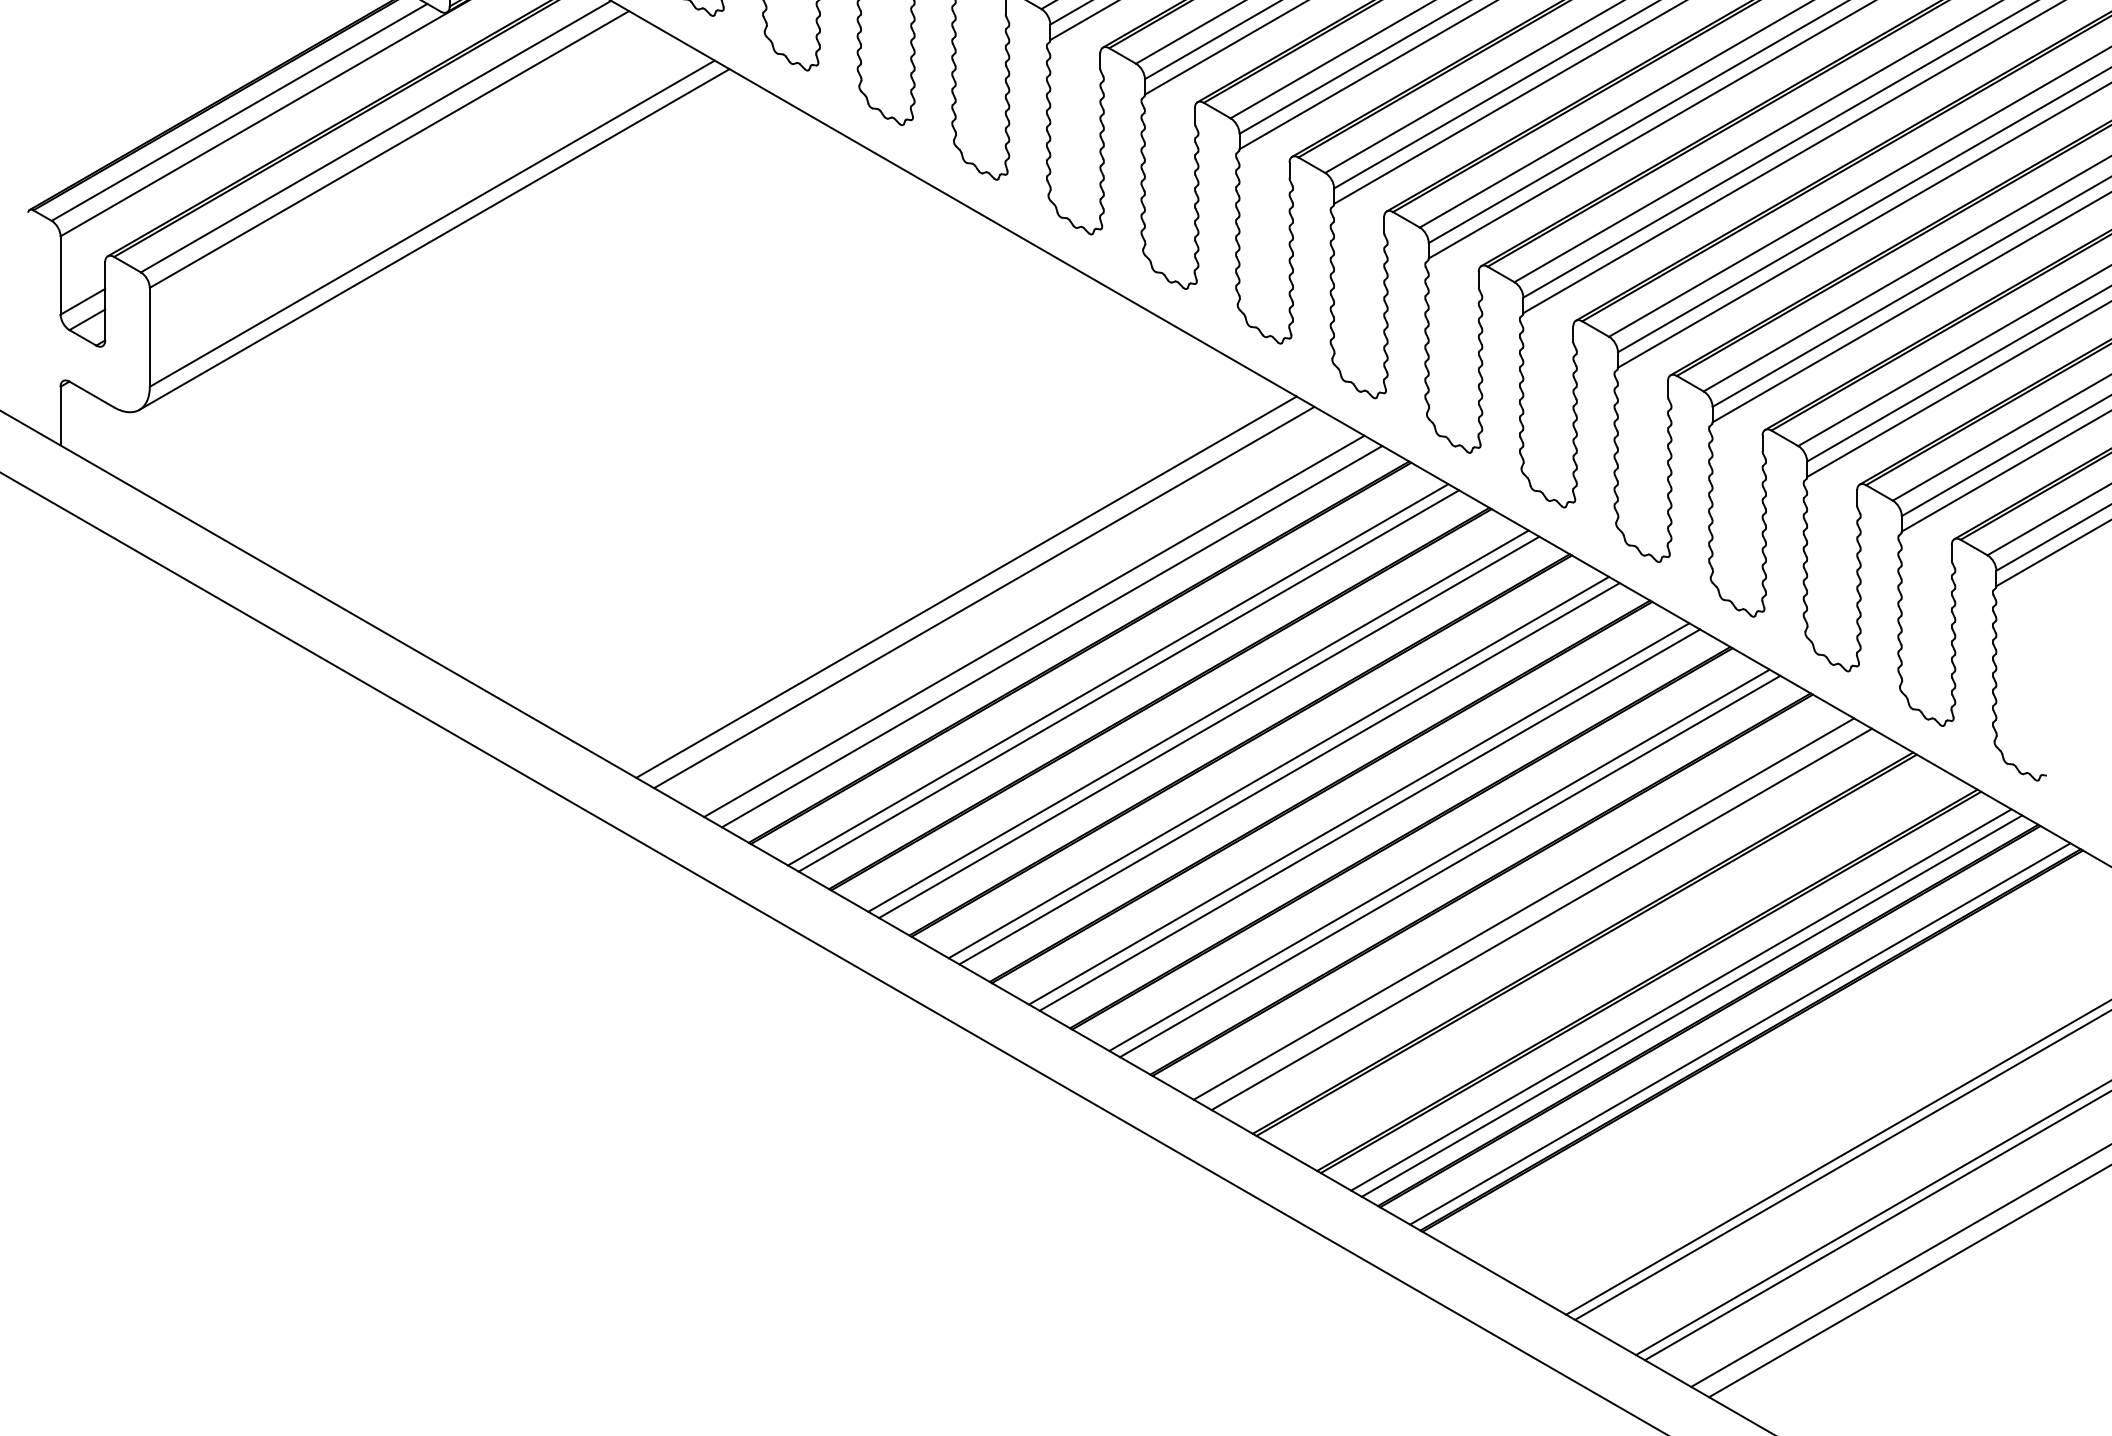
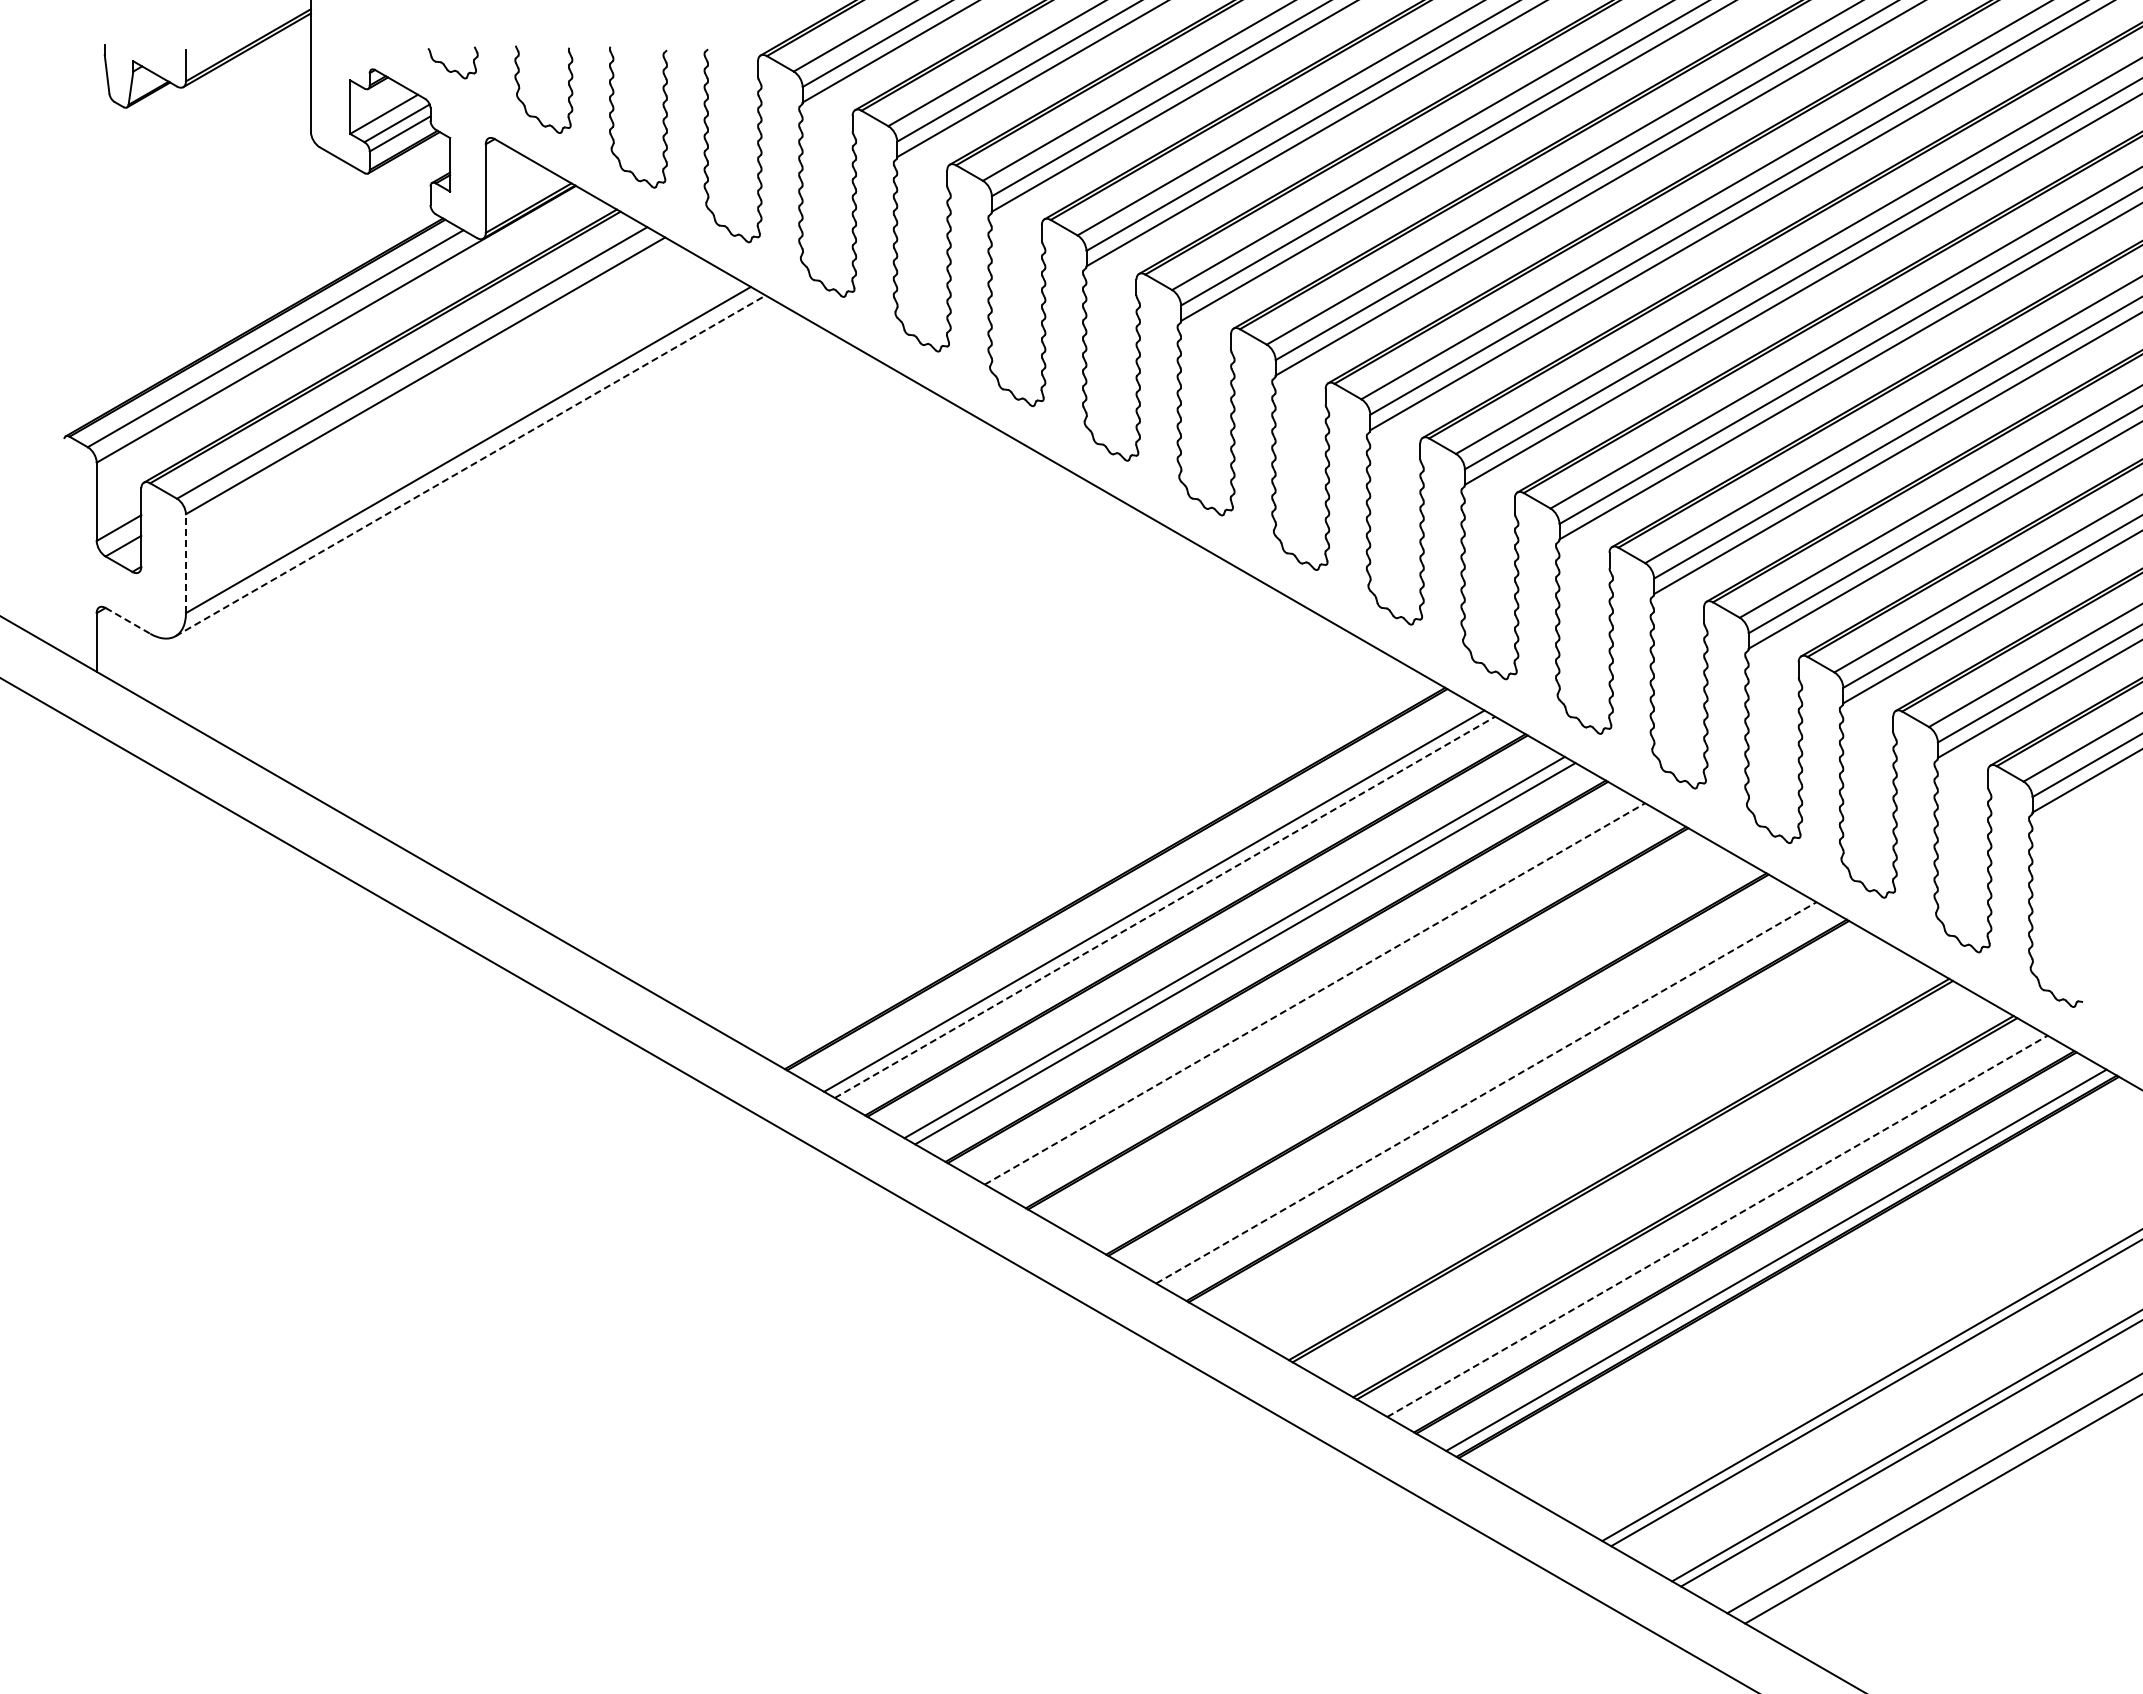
line: (434, 239) -> (470, 465), solid -> dashed
line: (149, 337) -> (185, 563), solid -> dashed
line: (91, 394) -> (127, 620), solid -> dashed
line: (966, 587) -> (1002, 813), removed
line: (984, 597) -> (1020, 823), removed
line: (1034, 626) -> (1070, 852), removed
line: (1052, 636) -> (1088, 862), removed
line: (1129, 681) -> (1165, 907), solid -> dashed
line: (1279, 767) -> (1315, 993), solid -> dashed
line: (1289, 773) -> (1325, 999), removed
line: (1359, 813) -> (1395, 1039), removed
line: (1369, 820) -> (1405, 1046), removed
line: (1439, 860) -> (1475, 1086), removed
line: (1450, 866) -> (1486, 1092), solid -> dashed
line: (1523, 909) -> (1559, 1135), removed
line: (1541, 919) -> (1577, 1145), removed
line: (1681, 1000) -> (1717, 1226), solid -> dashed
line: (1692, 1006) -> (1728, 1232), removed

